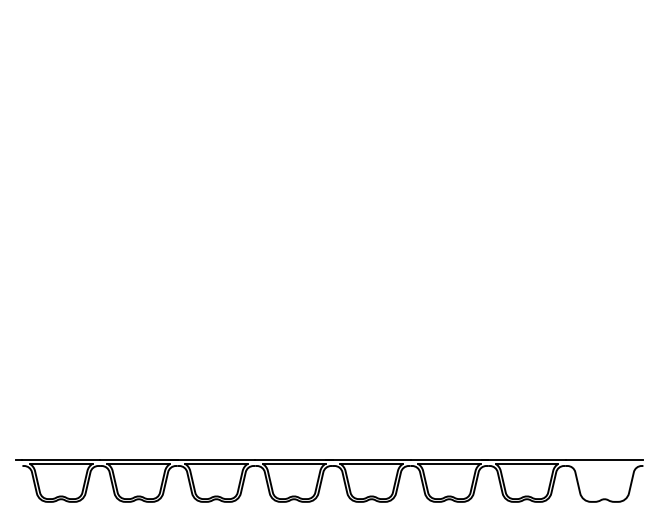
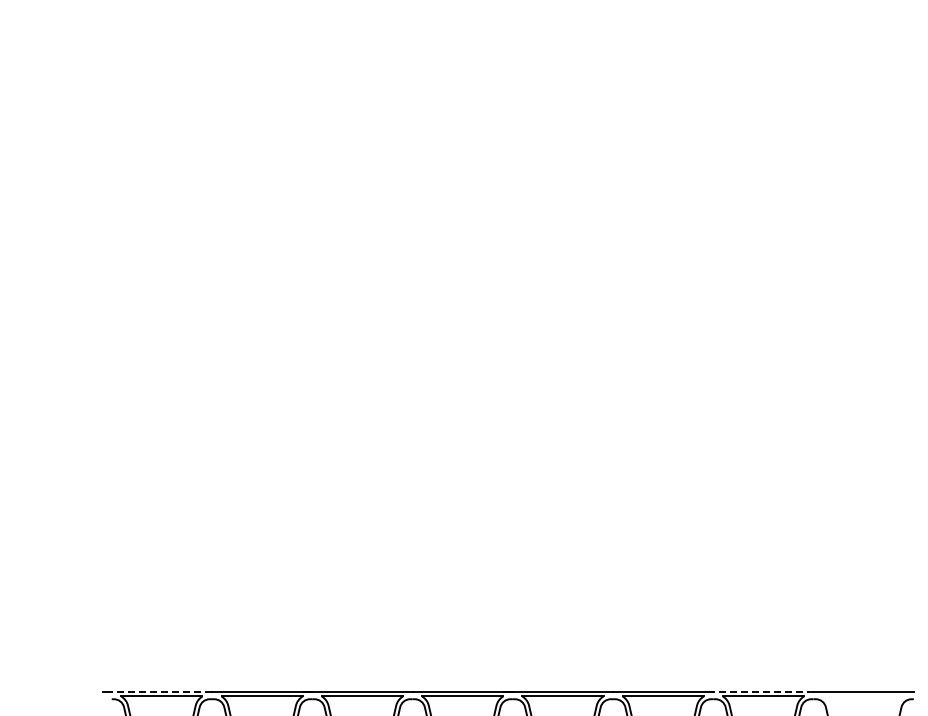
line: (60, 460) -> (161, 691), solid -> dashed
line: (526, 460) -> (762, 691), solid -> dashed

